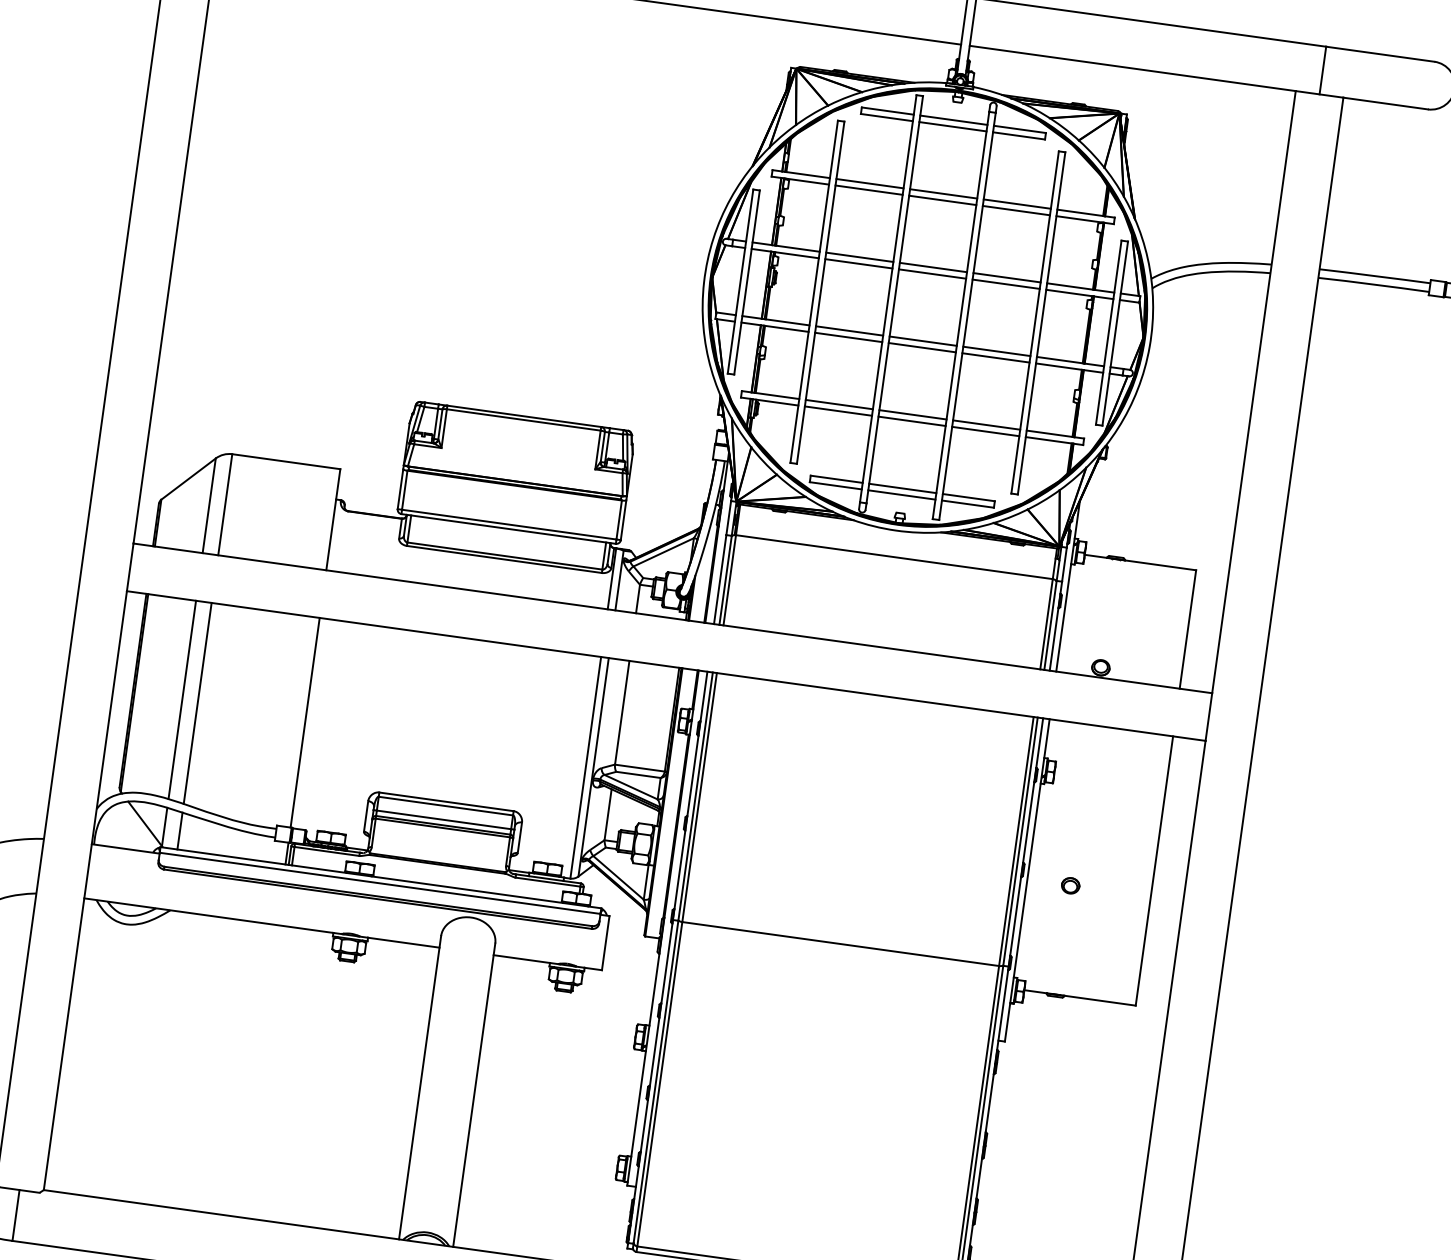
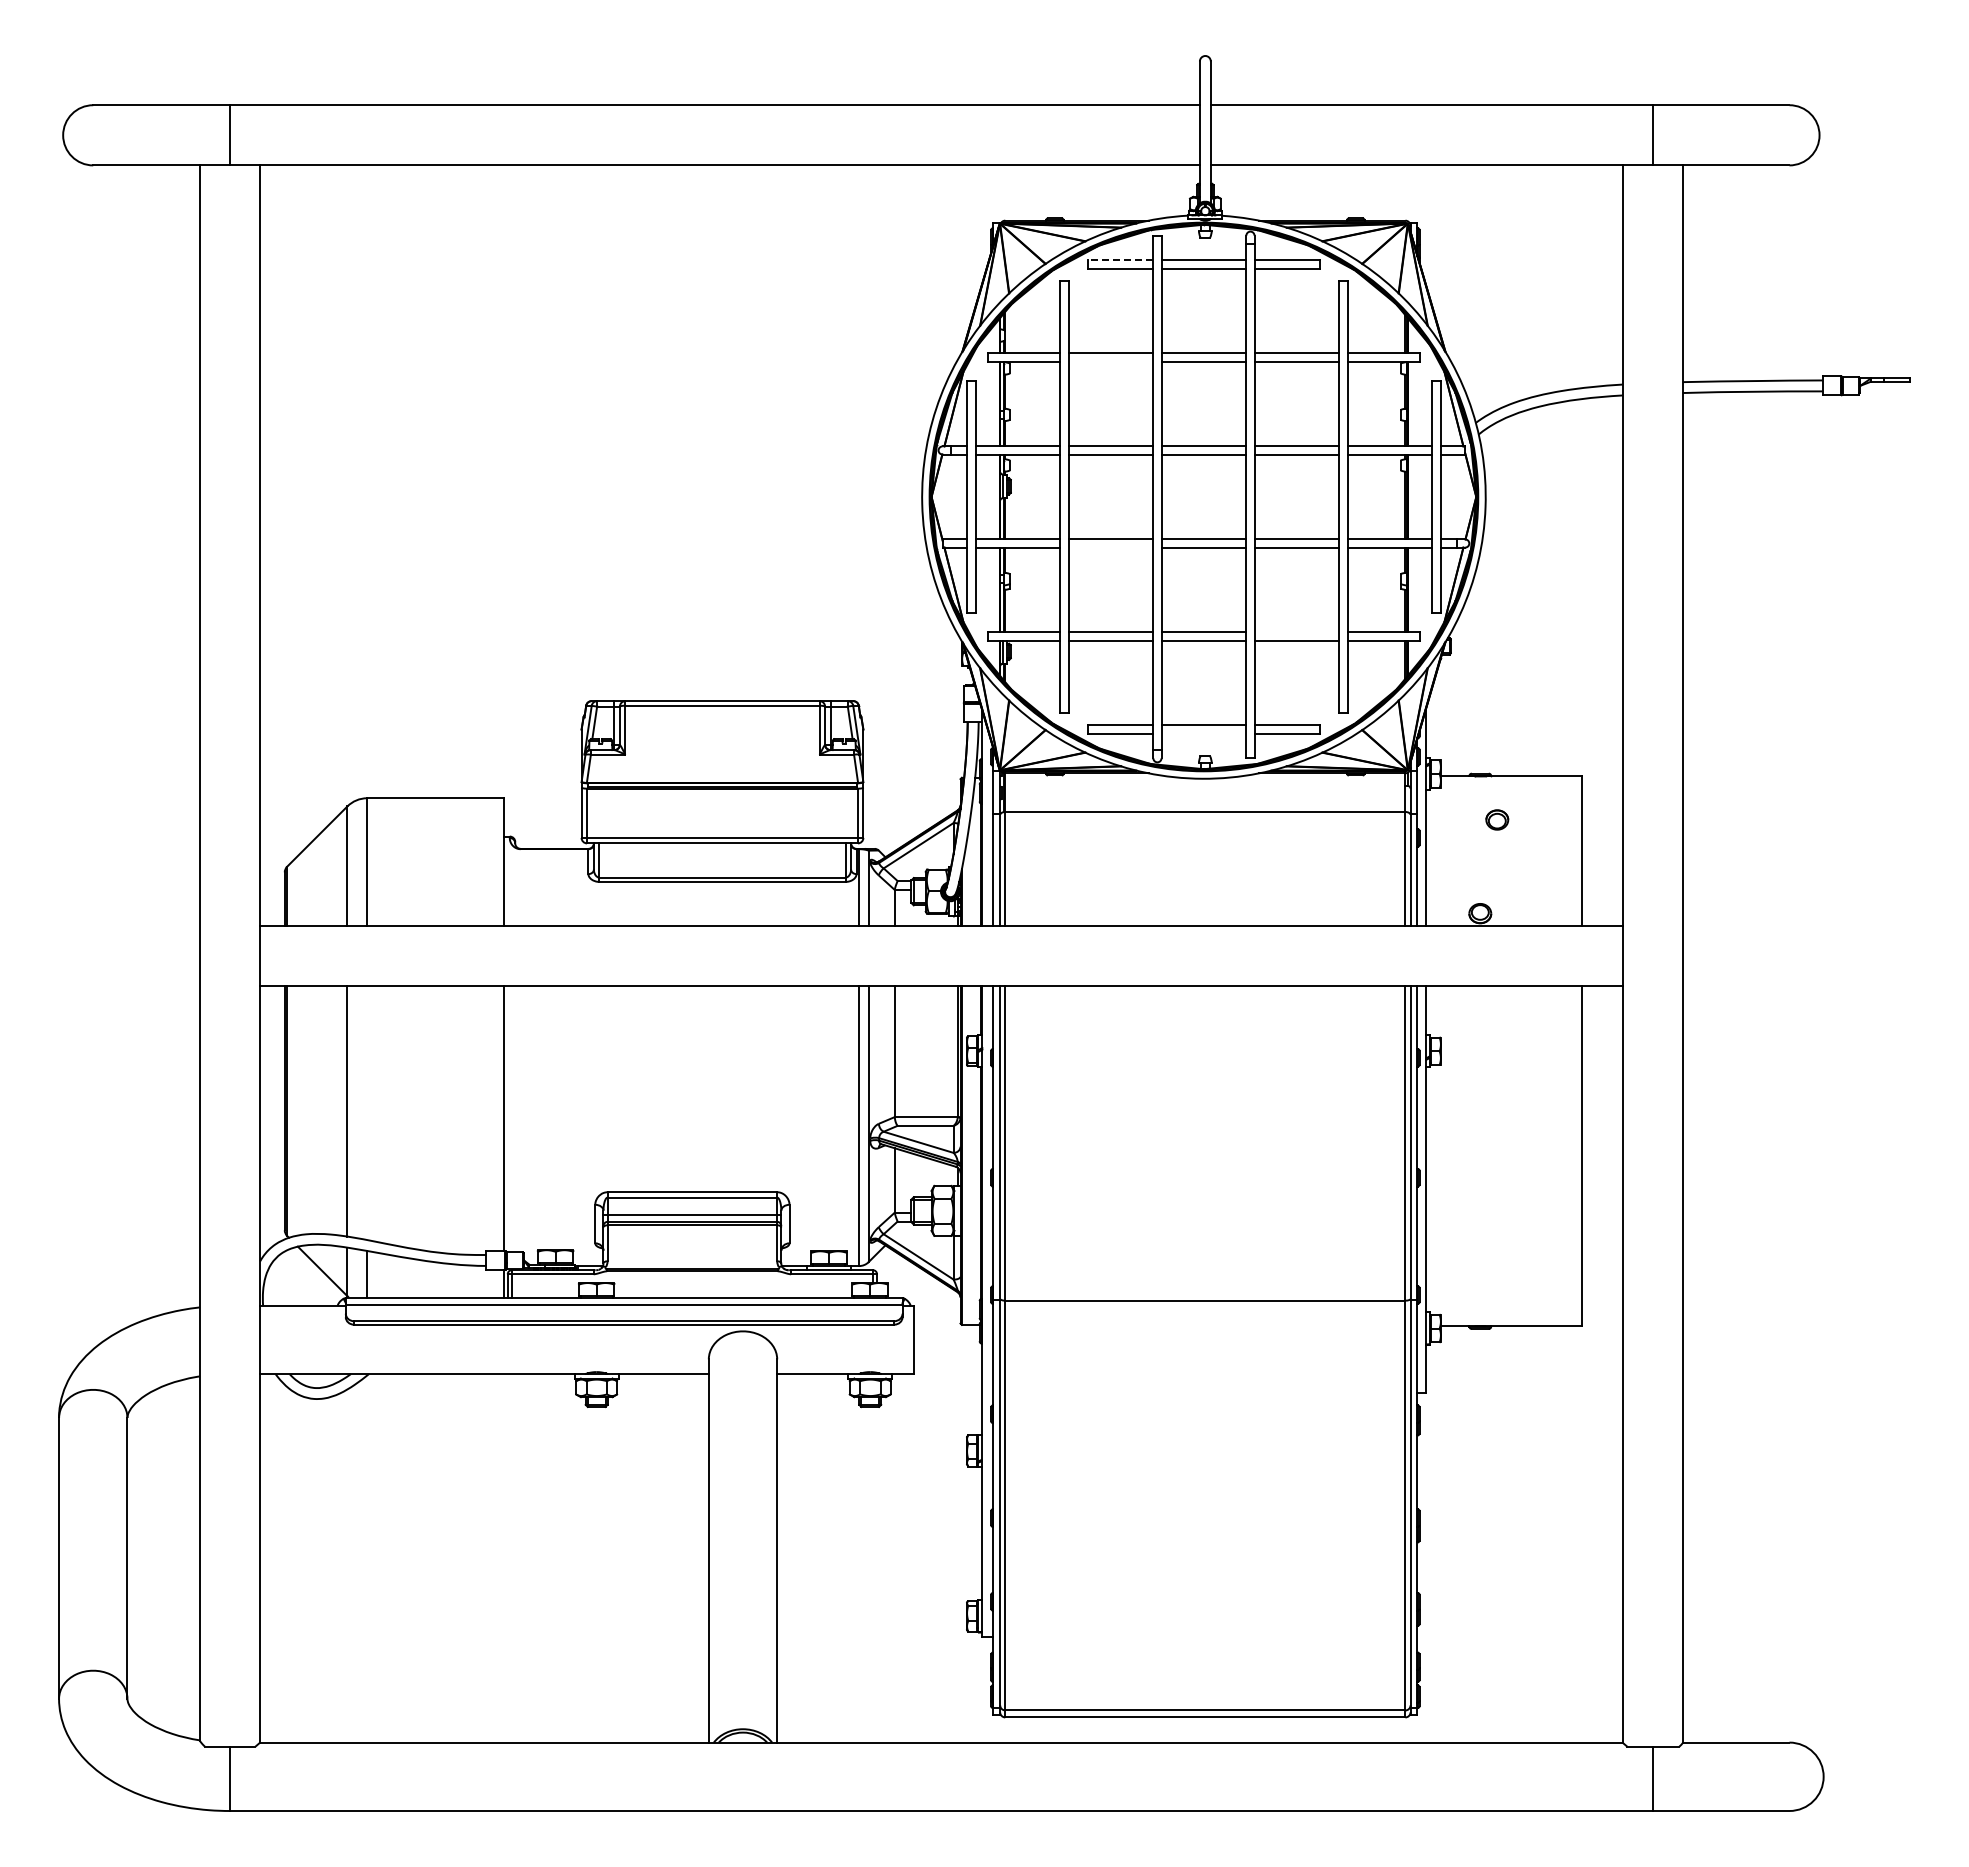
line: (887, 111) -> (1120, 260), solid -> dashed
line: (868, 190) -> (1110, 361), removed
line: (848, 337) -> (1110, 547), removed
line: (986, 425) -> (1296, 632), removed
line: (901, 494) -> (1203, 733), removed
line: (197, 703) -> (367, 1113), removed
part: (1070, 885) -> (1497, 819), moved

